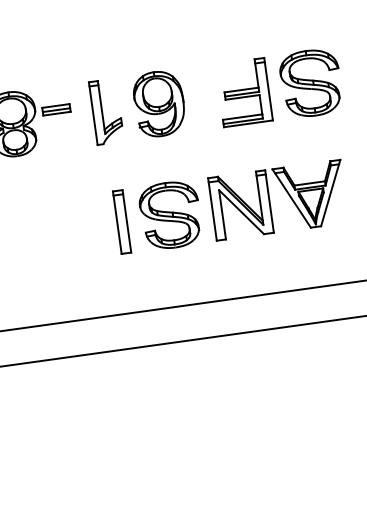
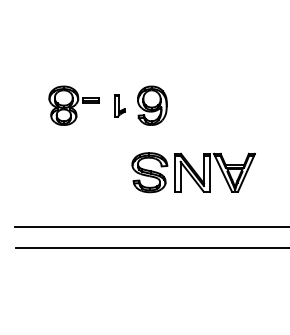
part: (280, 86) -> (225, 105), removed
part: (104, 110) -> (119, 105), size x0.6
part: (122, 221) -> (120, 172), removed

